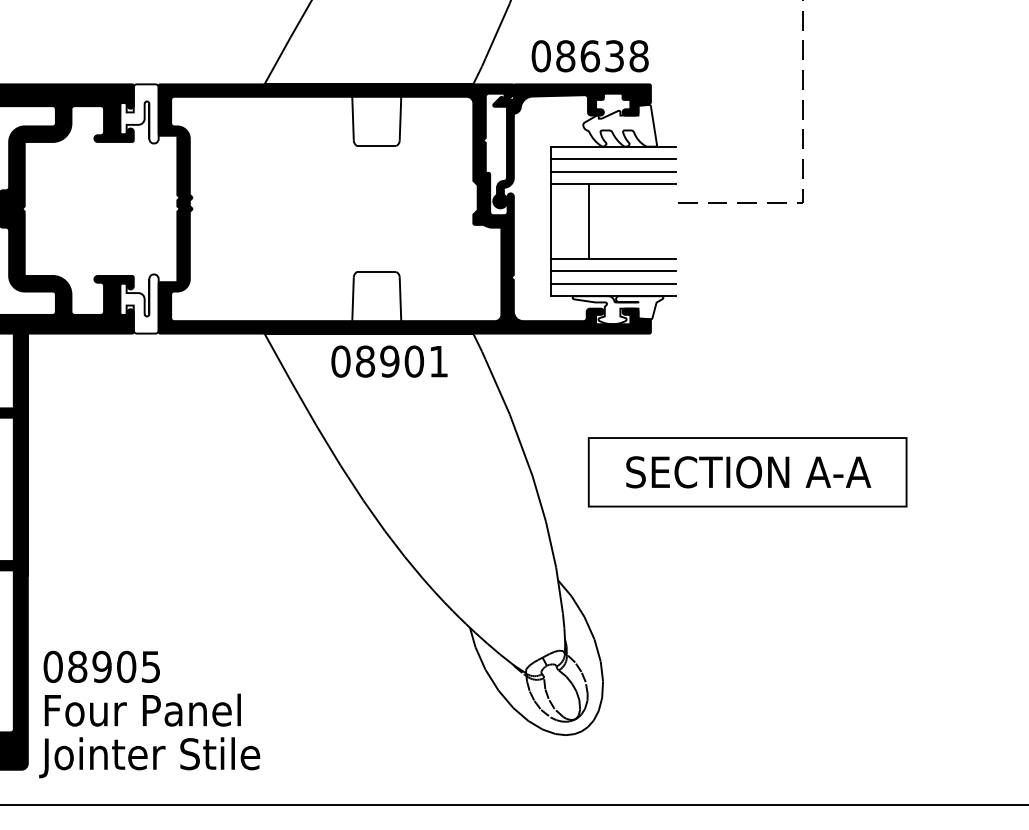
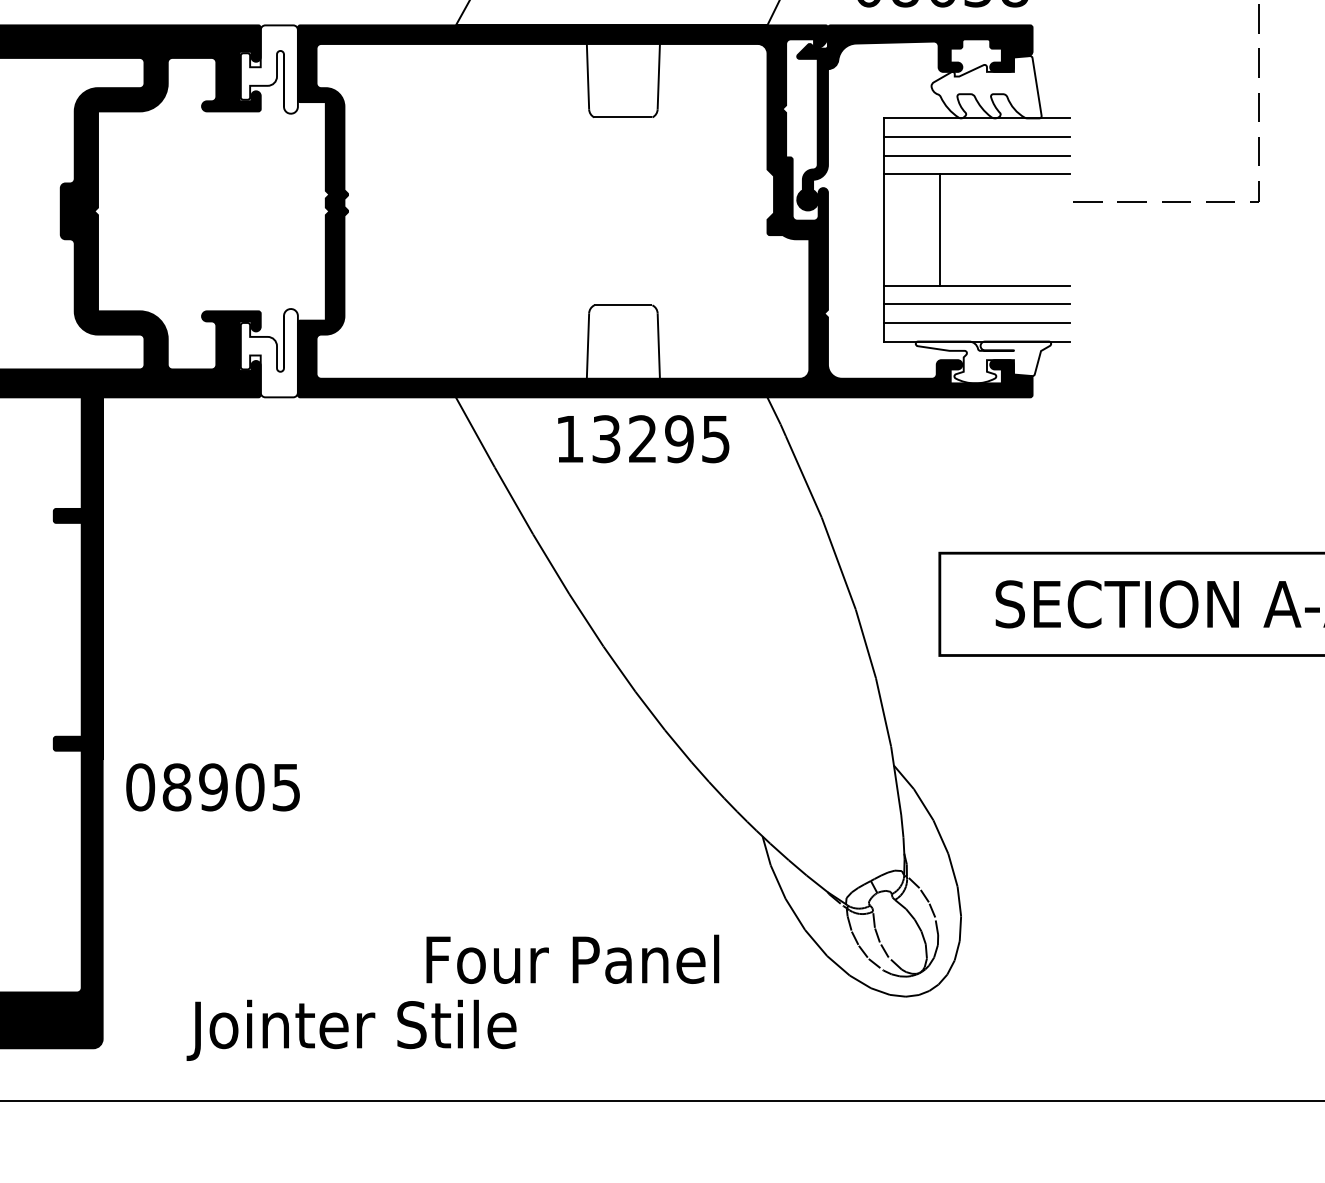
text: (389, 361) -> (642, 438), 08901 -> 13295
text: (101, 666) -> (212, 786), moved
text: (142, 709) -> (572, 958), moved
text: (149, 757) -> (351, 1029), moved

